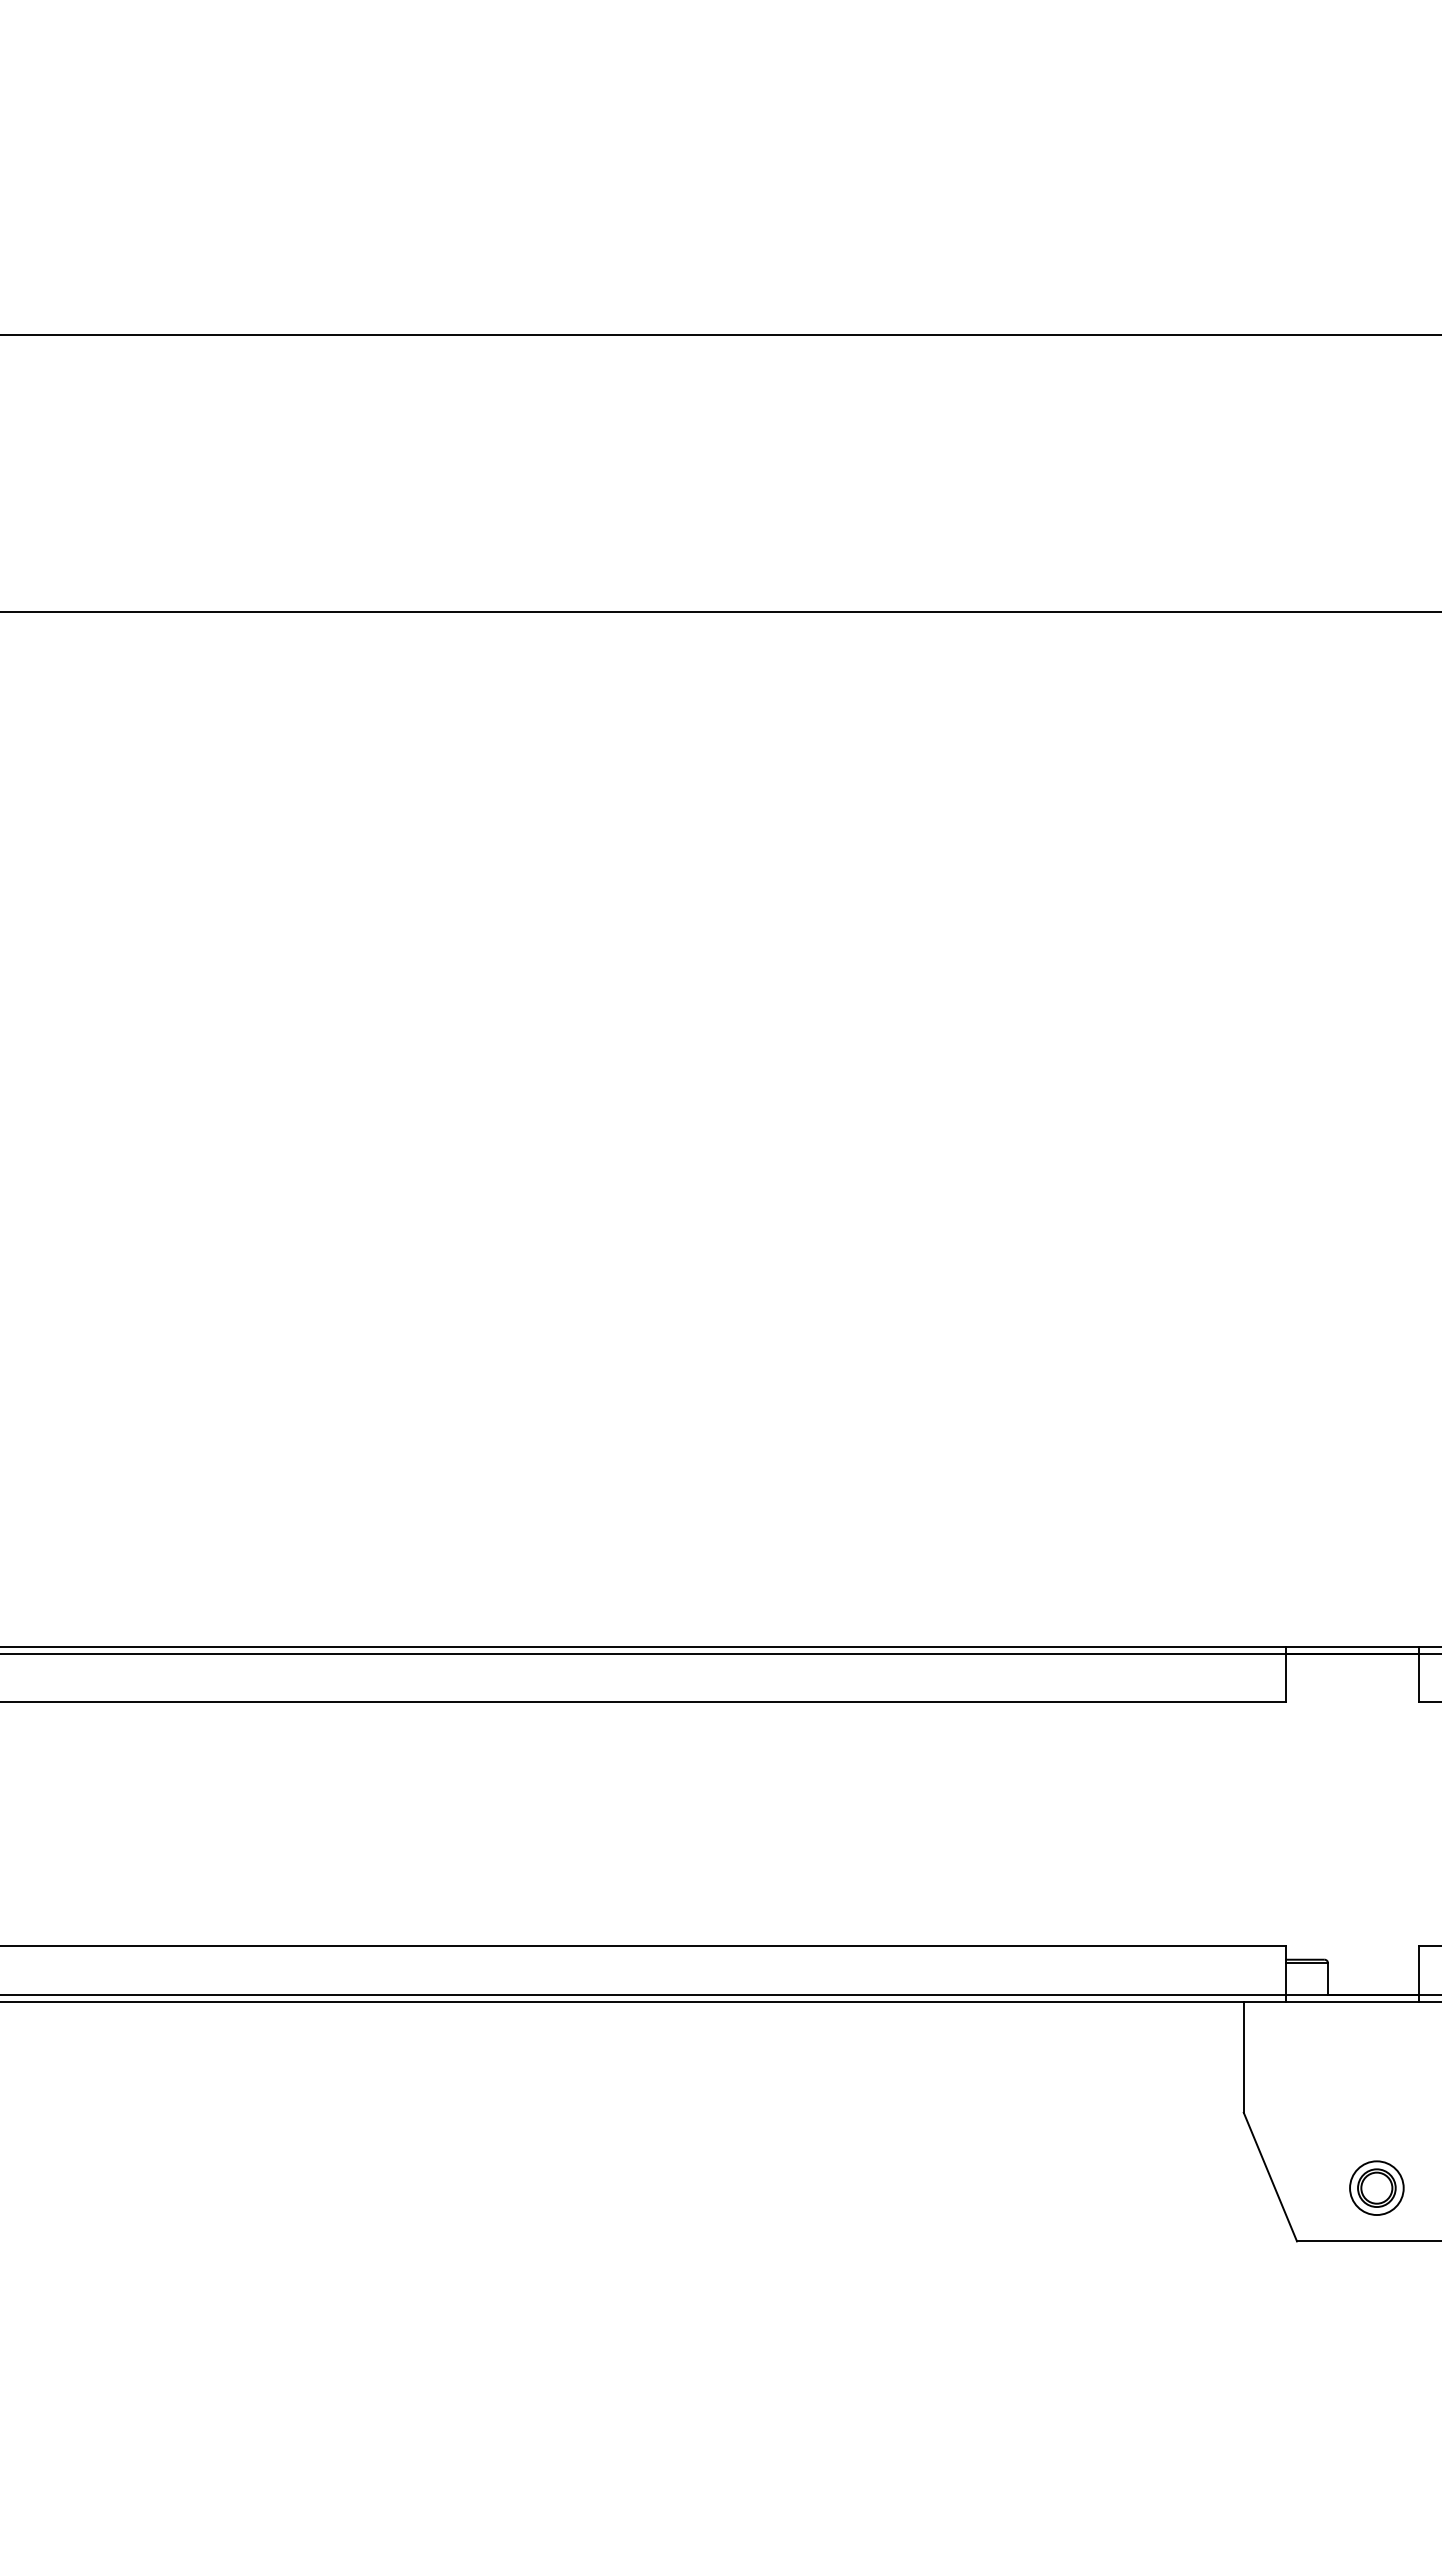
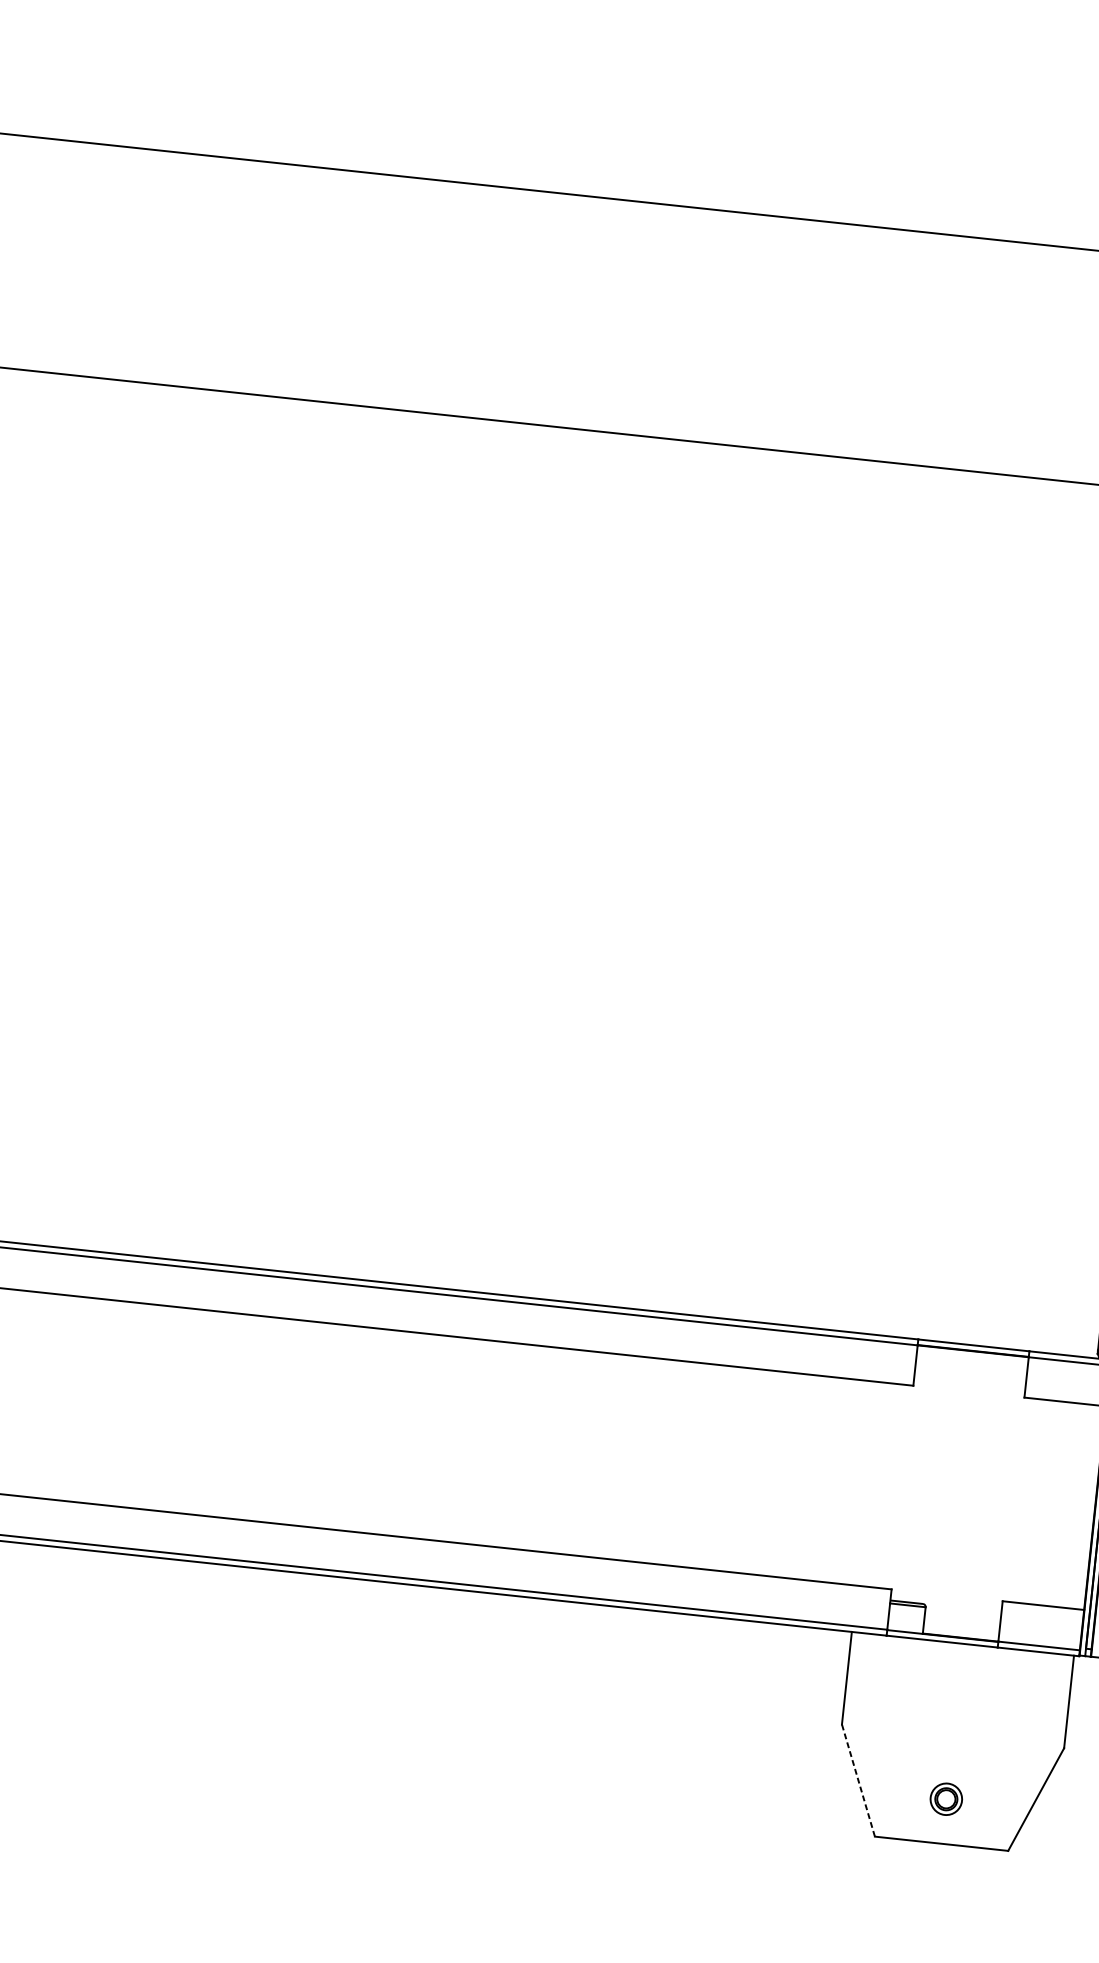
line: (1270, 2177) -> (858, 1780), solid -> dashed
part: (1376, 2187) -> (946, 1798), size x0.7

